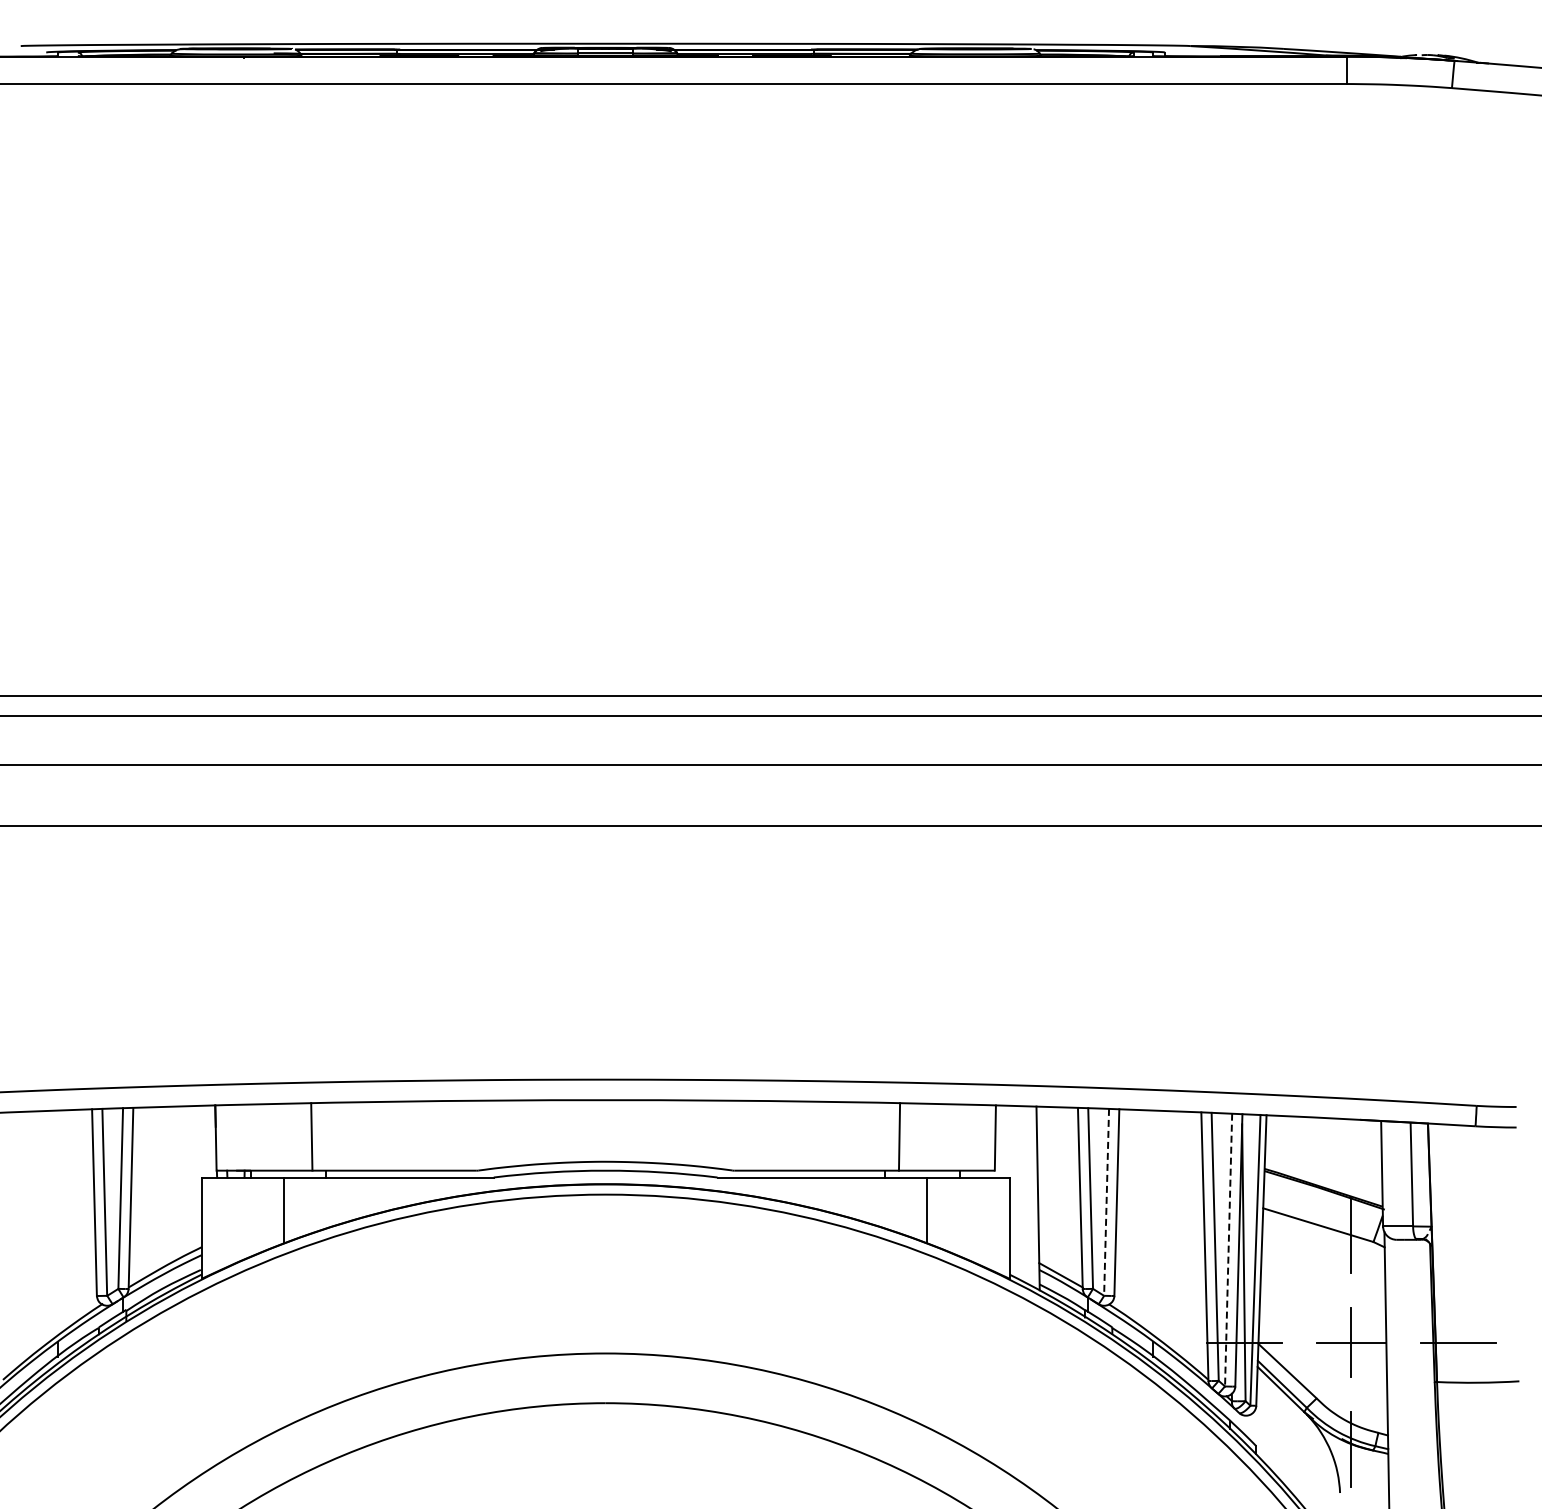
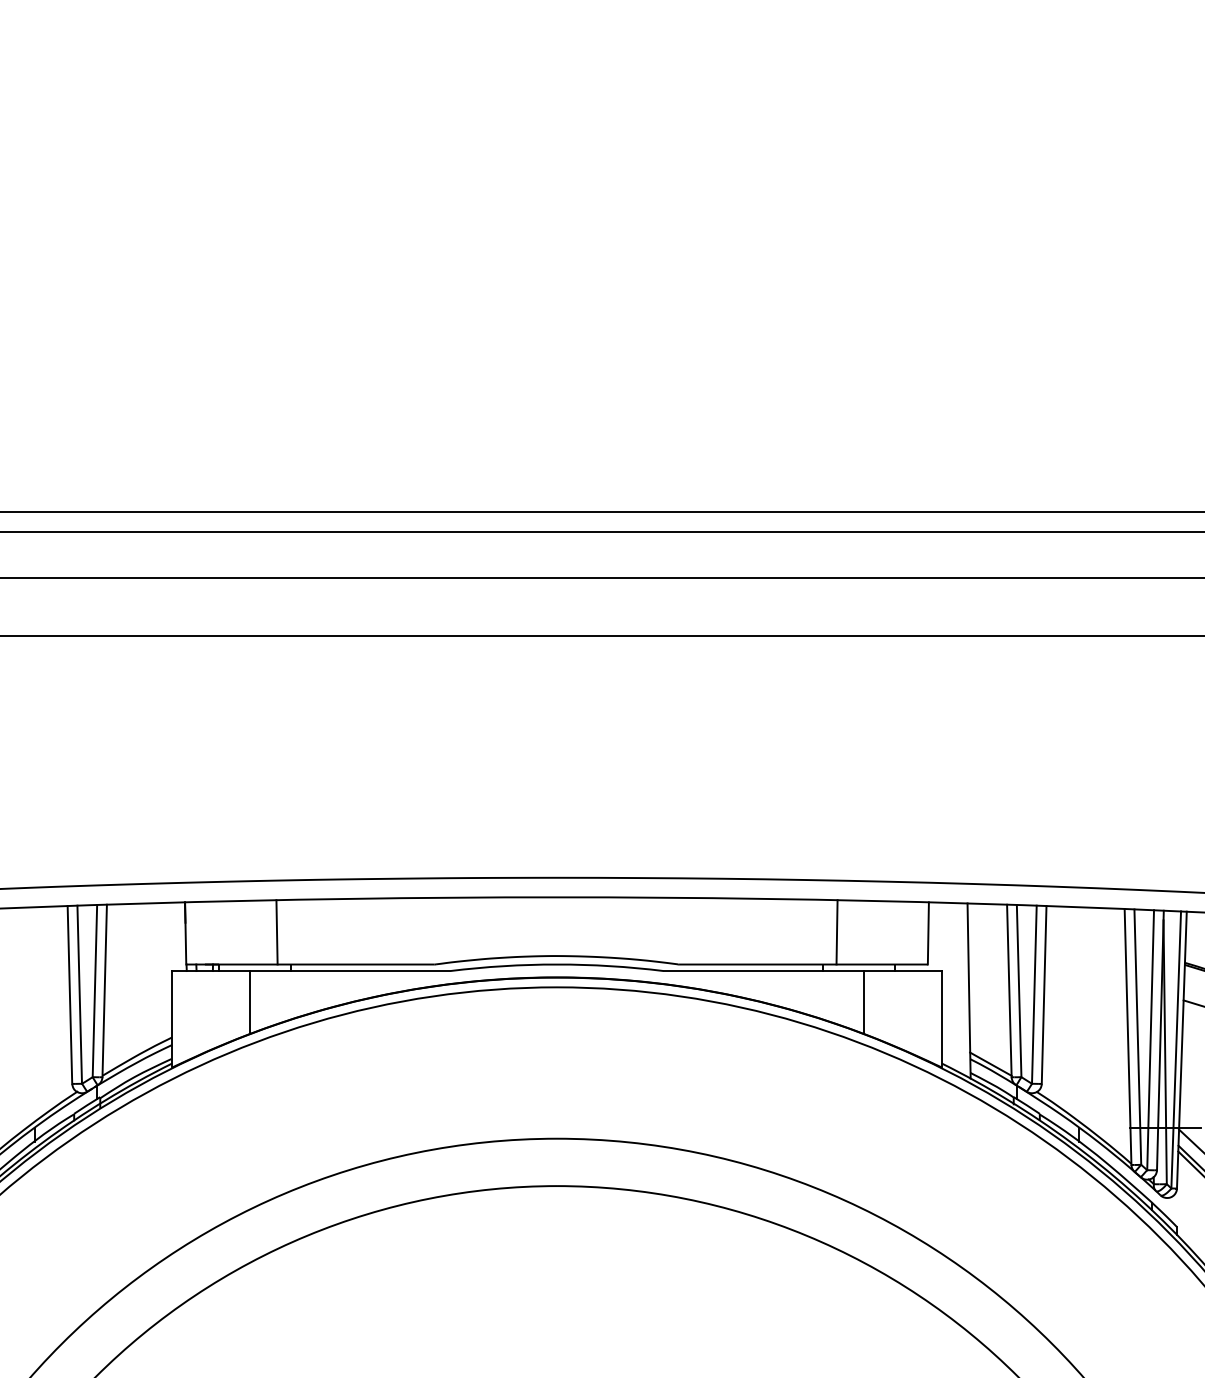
line: (1106, 1202) -> (1034, 994), dashed -> solid
line: (1228, 1250) -> (1150, 1040), dashed -> solid

